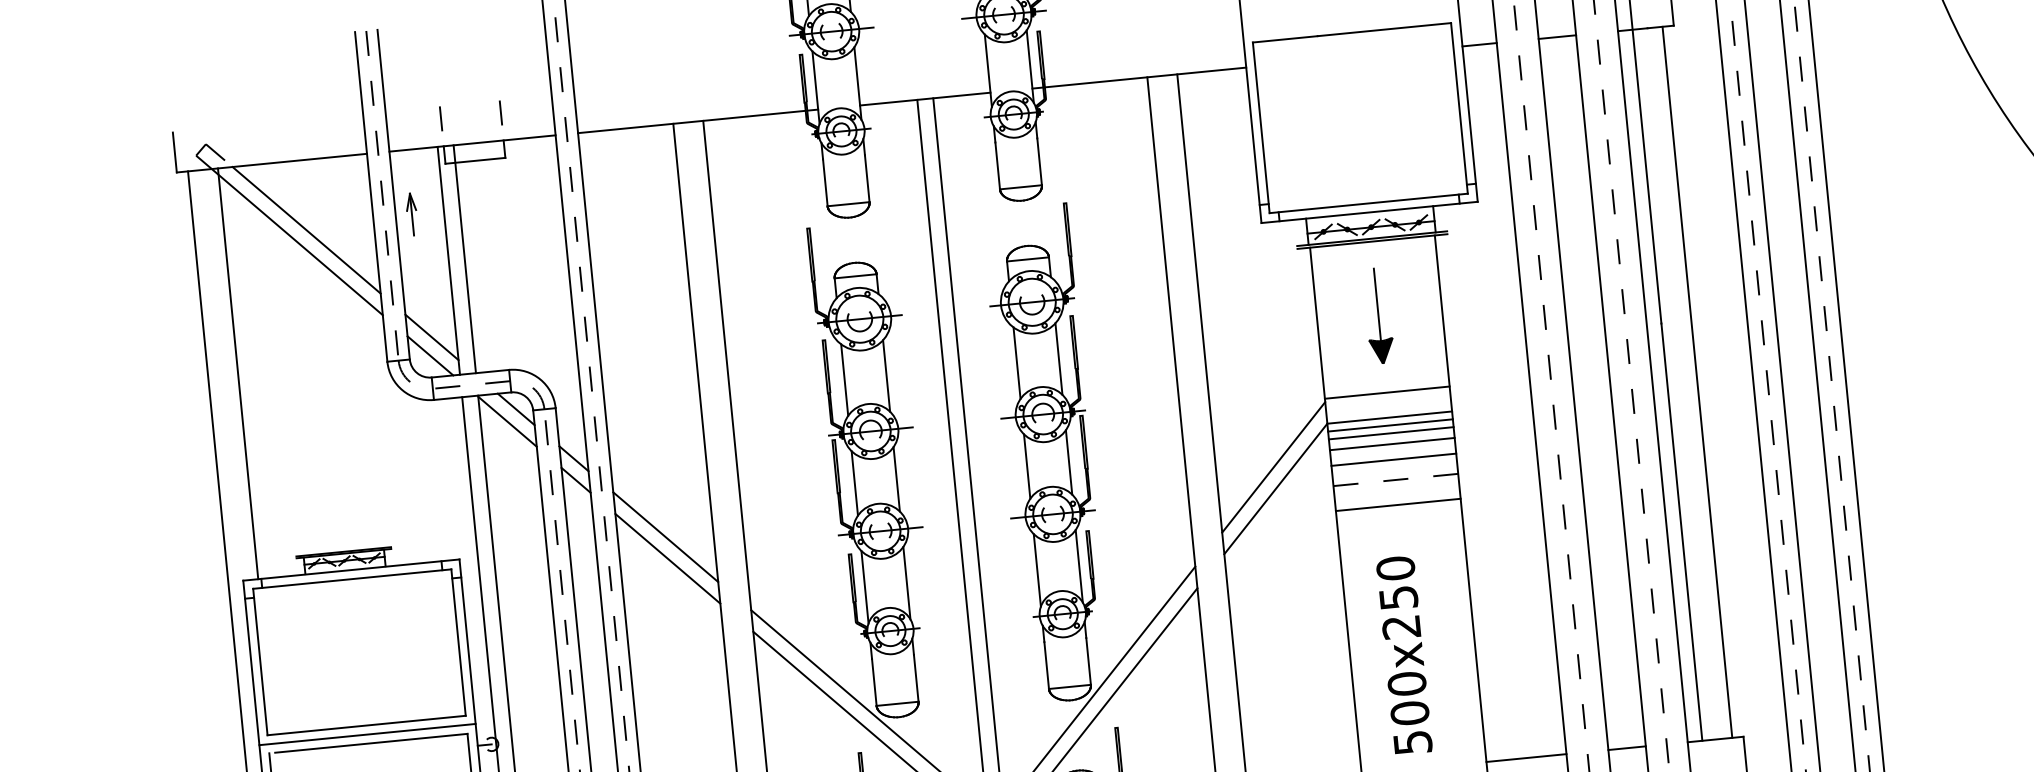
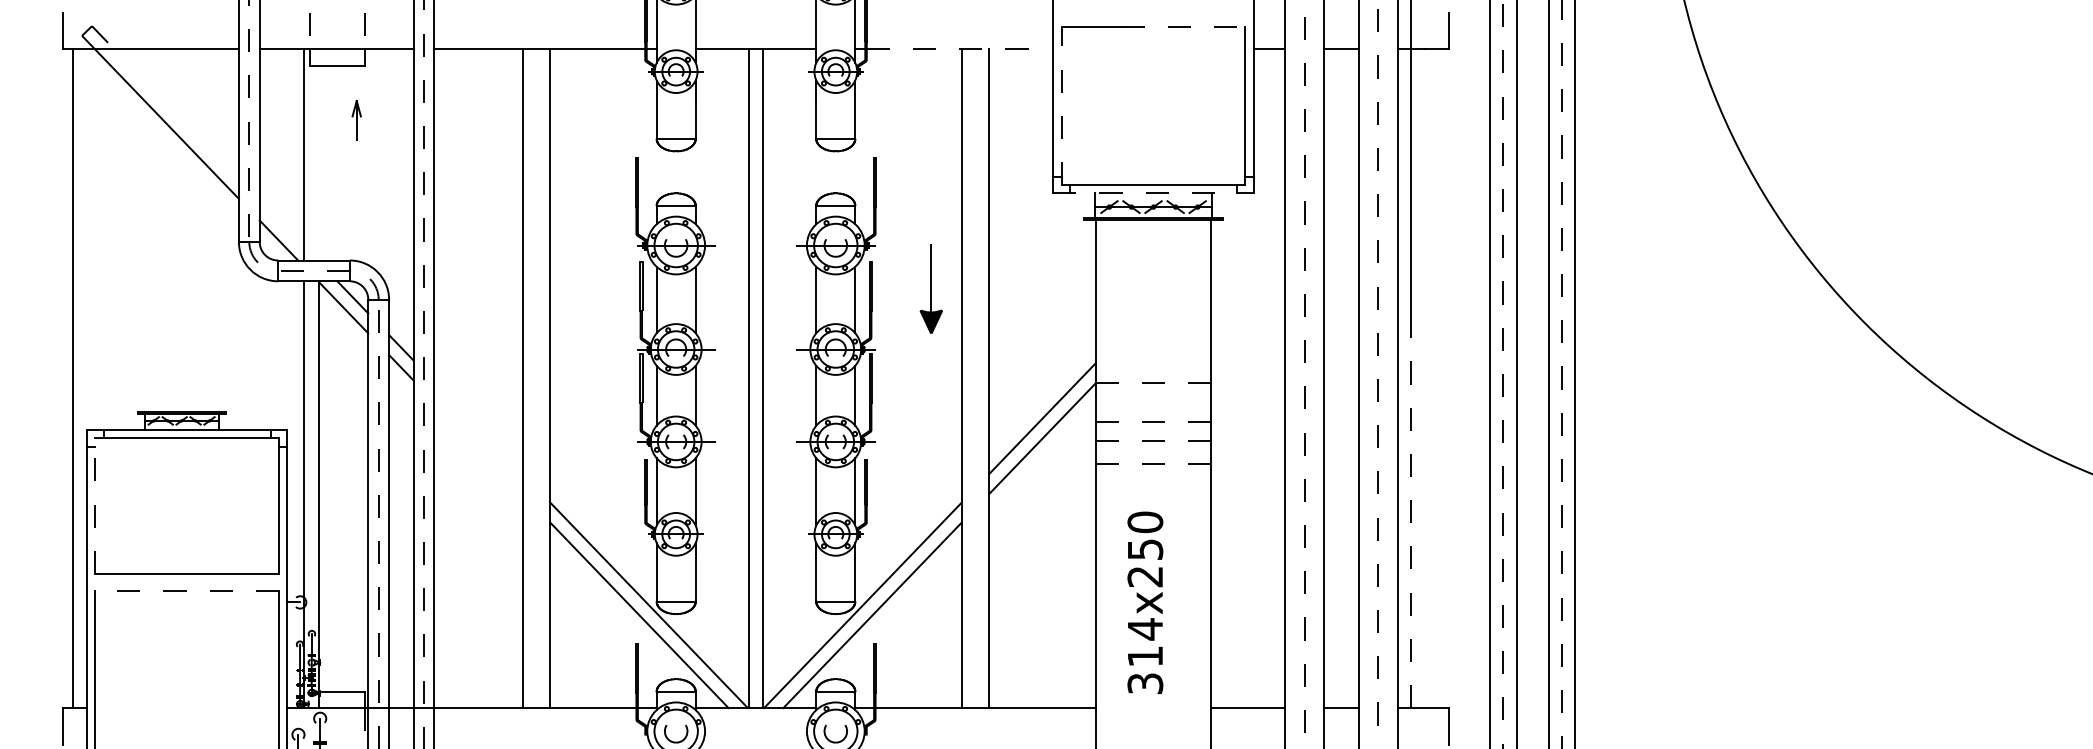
line: (1384, 30) -> (1183, 27), solid -> dashed
line: (1146, 77) -> (960, 49), solid -> dashed
line: (1261, 127) -> (1061, 105), solid -> dashed
line: (1369, 212) -> (1153, 193), solid -> dashed
part: (411, 214) -> (356, 120), moved
line: (306, 229) -> (176, 113), removed
line: (465, 258) -> (319, 154), removed
part: (1377, 315) -> (930, 288), moved
line: (431, 337) -> (281, 223), removed
line: (237, 373) -> (100, 239), removed
line: (1697, 382) -> (1438, 378), removed
line: (1387, 392) -> (1153, 360), removed
line: (1389, 417) -> (1153, 383), solid -> dashed
line: (1390, 425) -> (1153, 390), removed
line: (1391, 432) -> (1153, 397), removed
line: (1392, 443) -> (1153, 407), removed
line: (1393, 459) -> (1153, 422), solid -> dashed
line: (1398, 505) -> (1153, 464), solid -> dashed
line: (1682, 531) -> (1411, 514), solid -> dashed
line: (665, 536) -> (478, 427), removed
line: (667, 558) -> (478, 447), removed
line: (260, 662) -> (95, 506), solid -> dashed
text: (1410, 712) -> (1145, 655), 500x250 -> 314x250
line: (367, 734) -> (187, 582), removed
line: (370, 743) -> (189, 590), solid -> dashed

